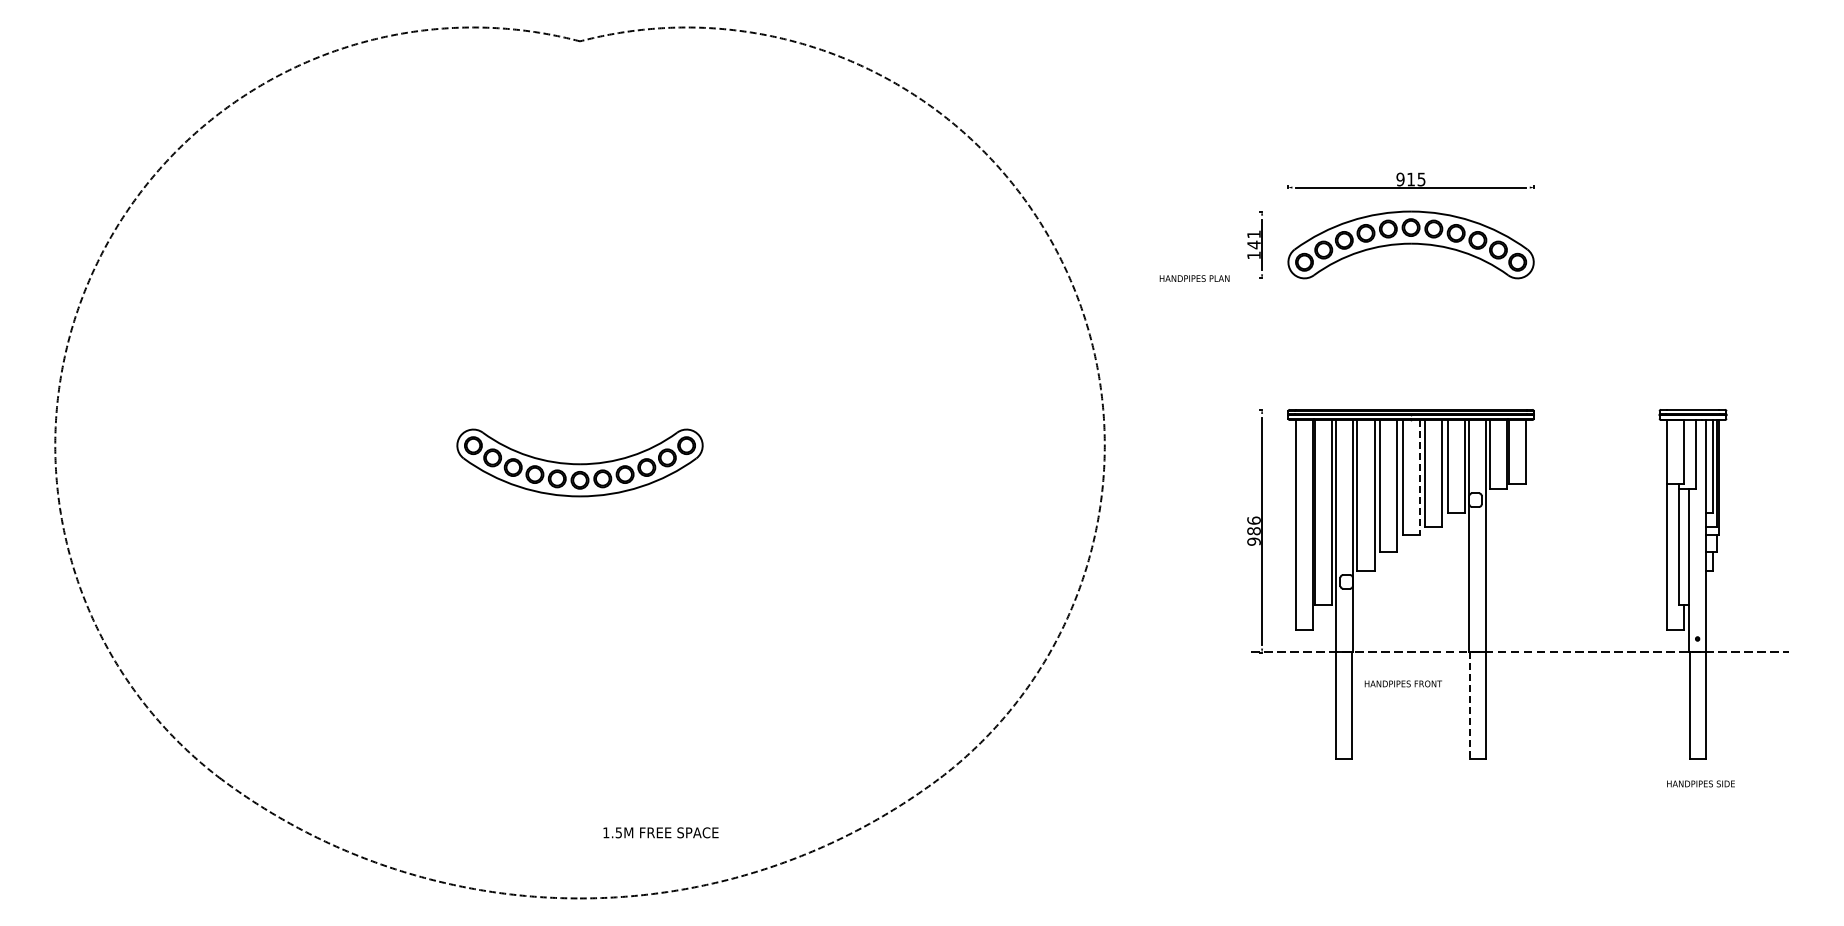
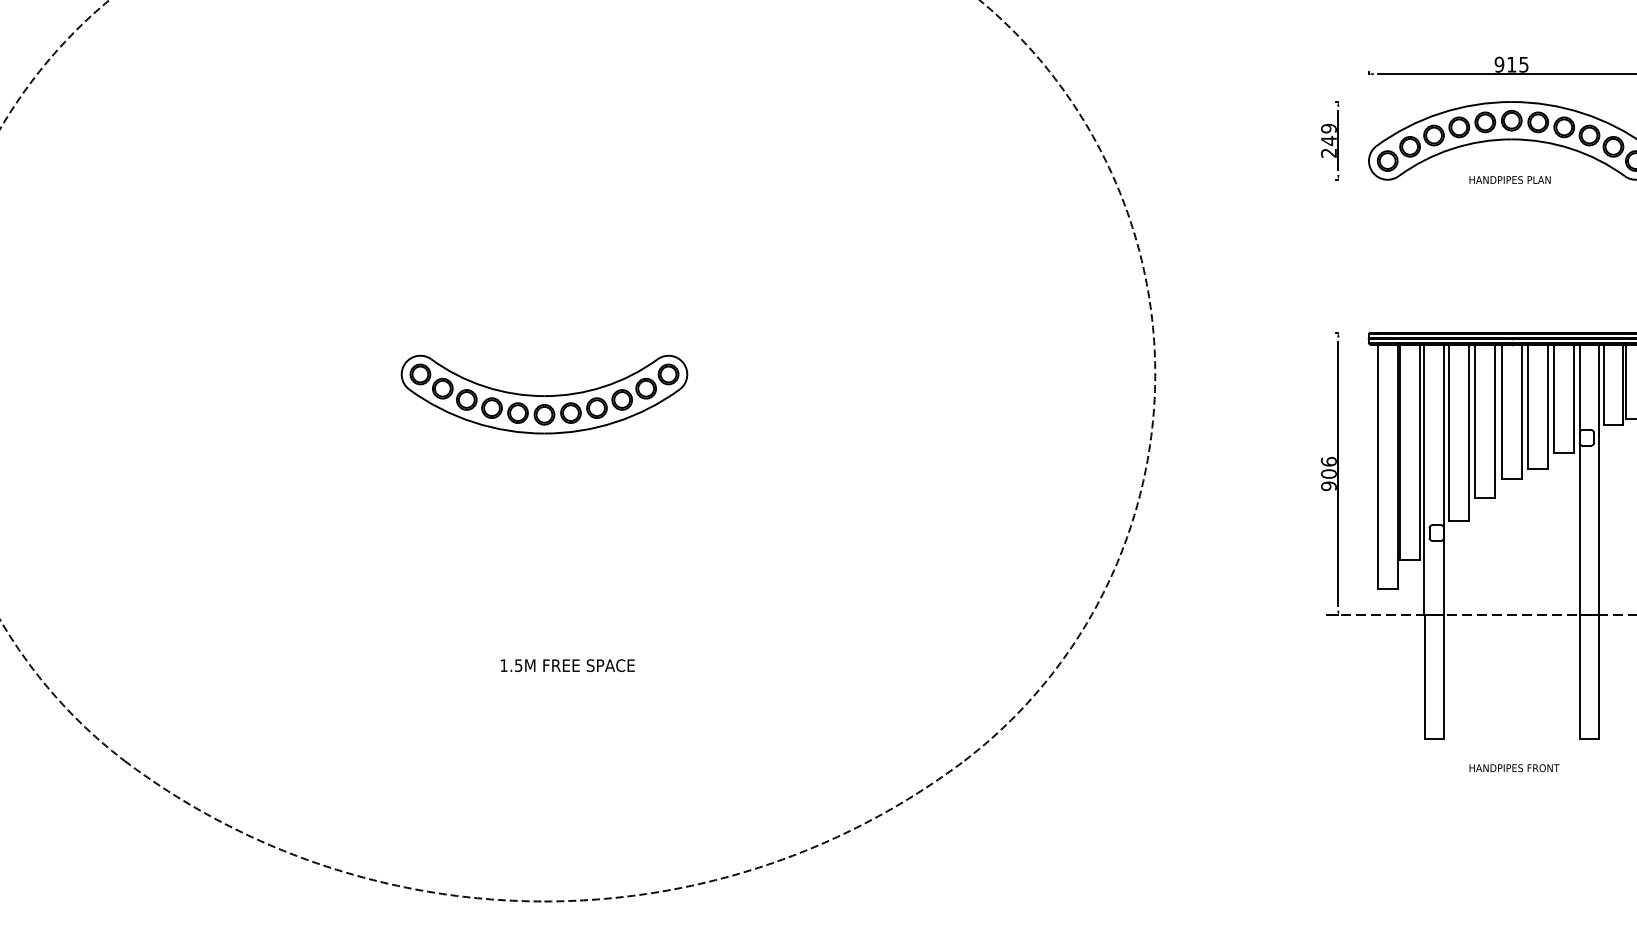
text: (1253, 244) -> (1328, 140), 141 -> 249
text: (1194, 278) -> (1509, 179), moved
line: (1419, 477) -> (1521, 411), dashed -> solid
text: (1253, 531) -> (1328, 474), 986 -> 906
text: (1402, 683) -> (1513, 767), moved
line: (1469, 706) -> (1579, 678), dashed -> solid
text: (660, 832) -> (567, 665), moved

